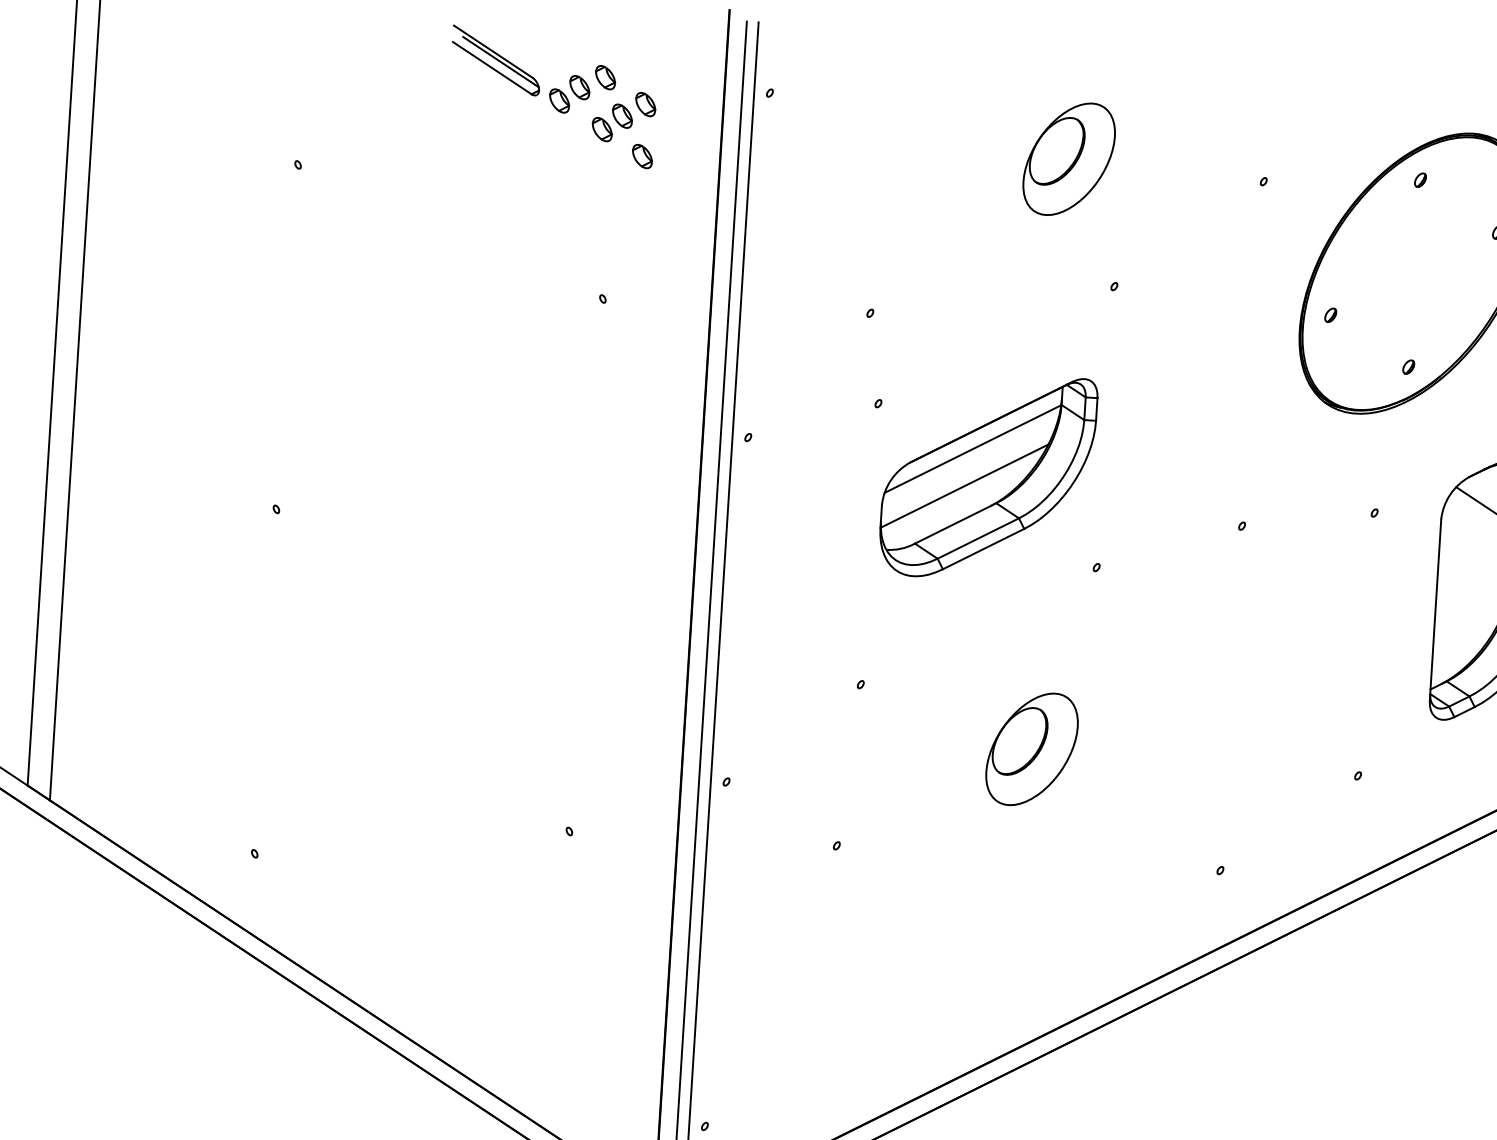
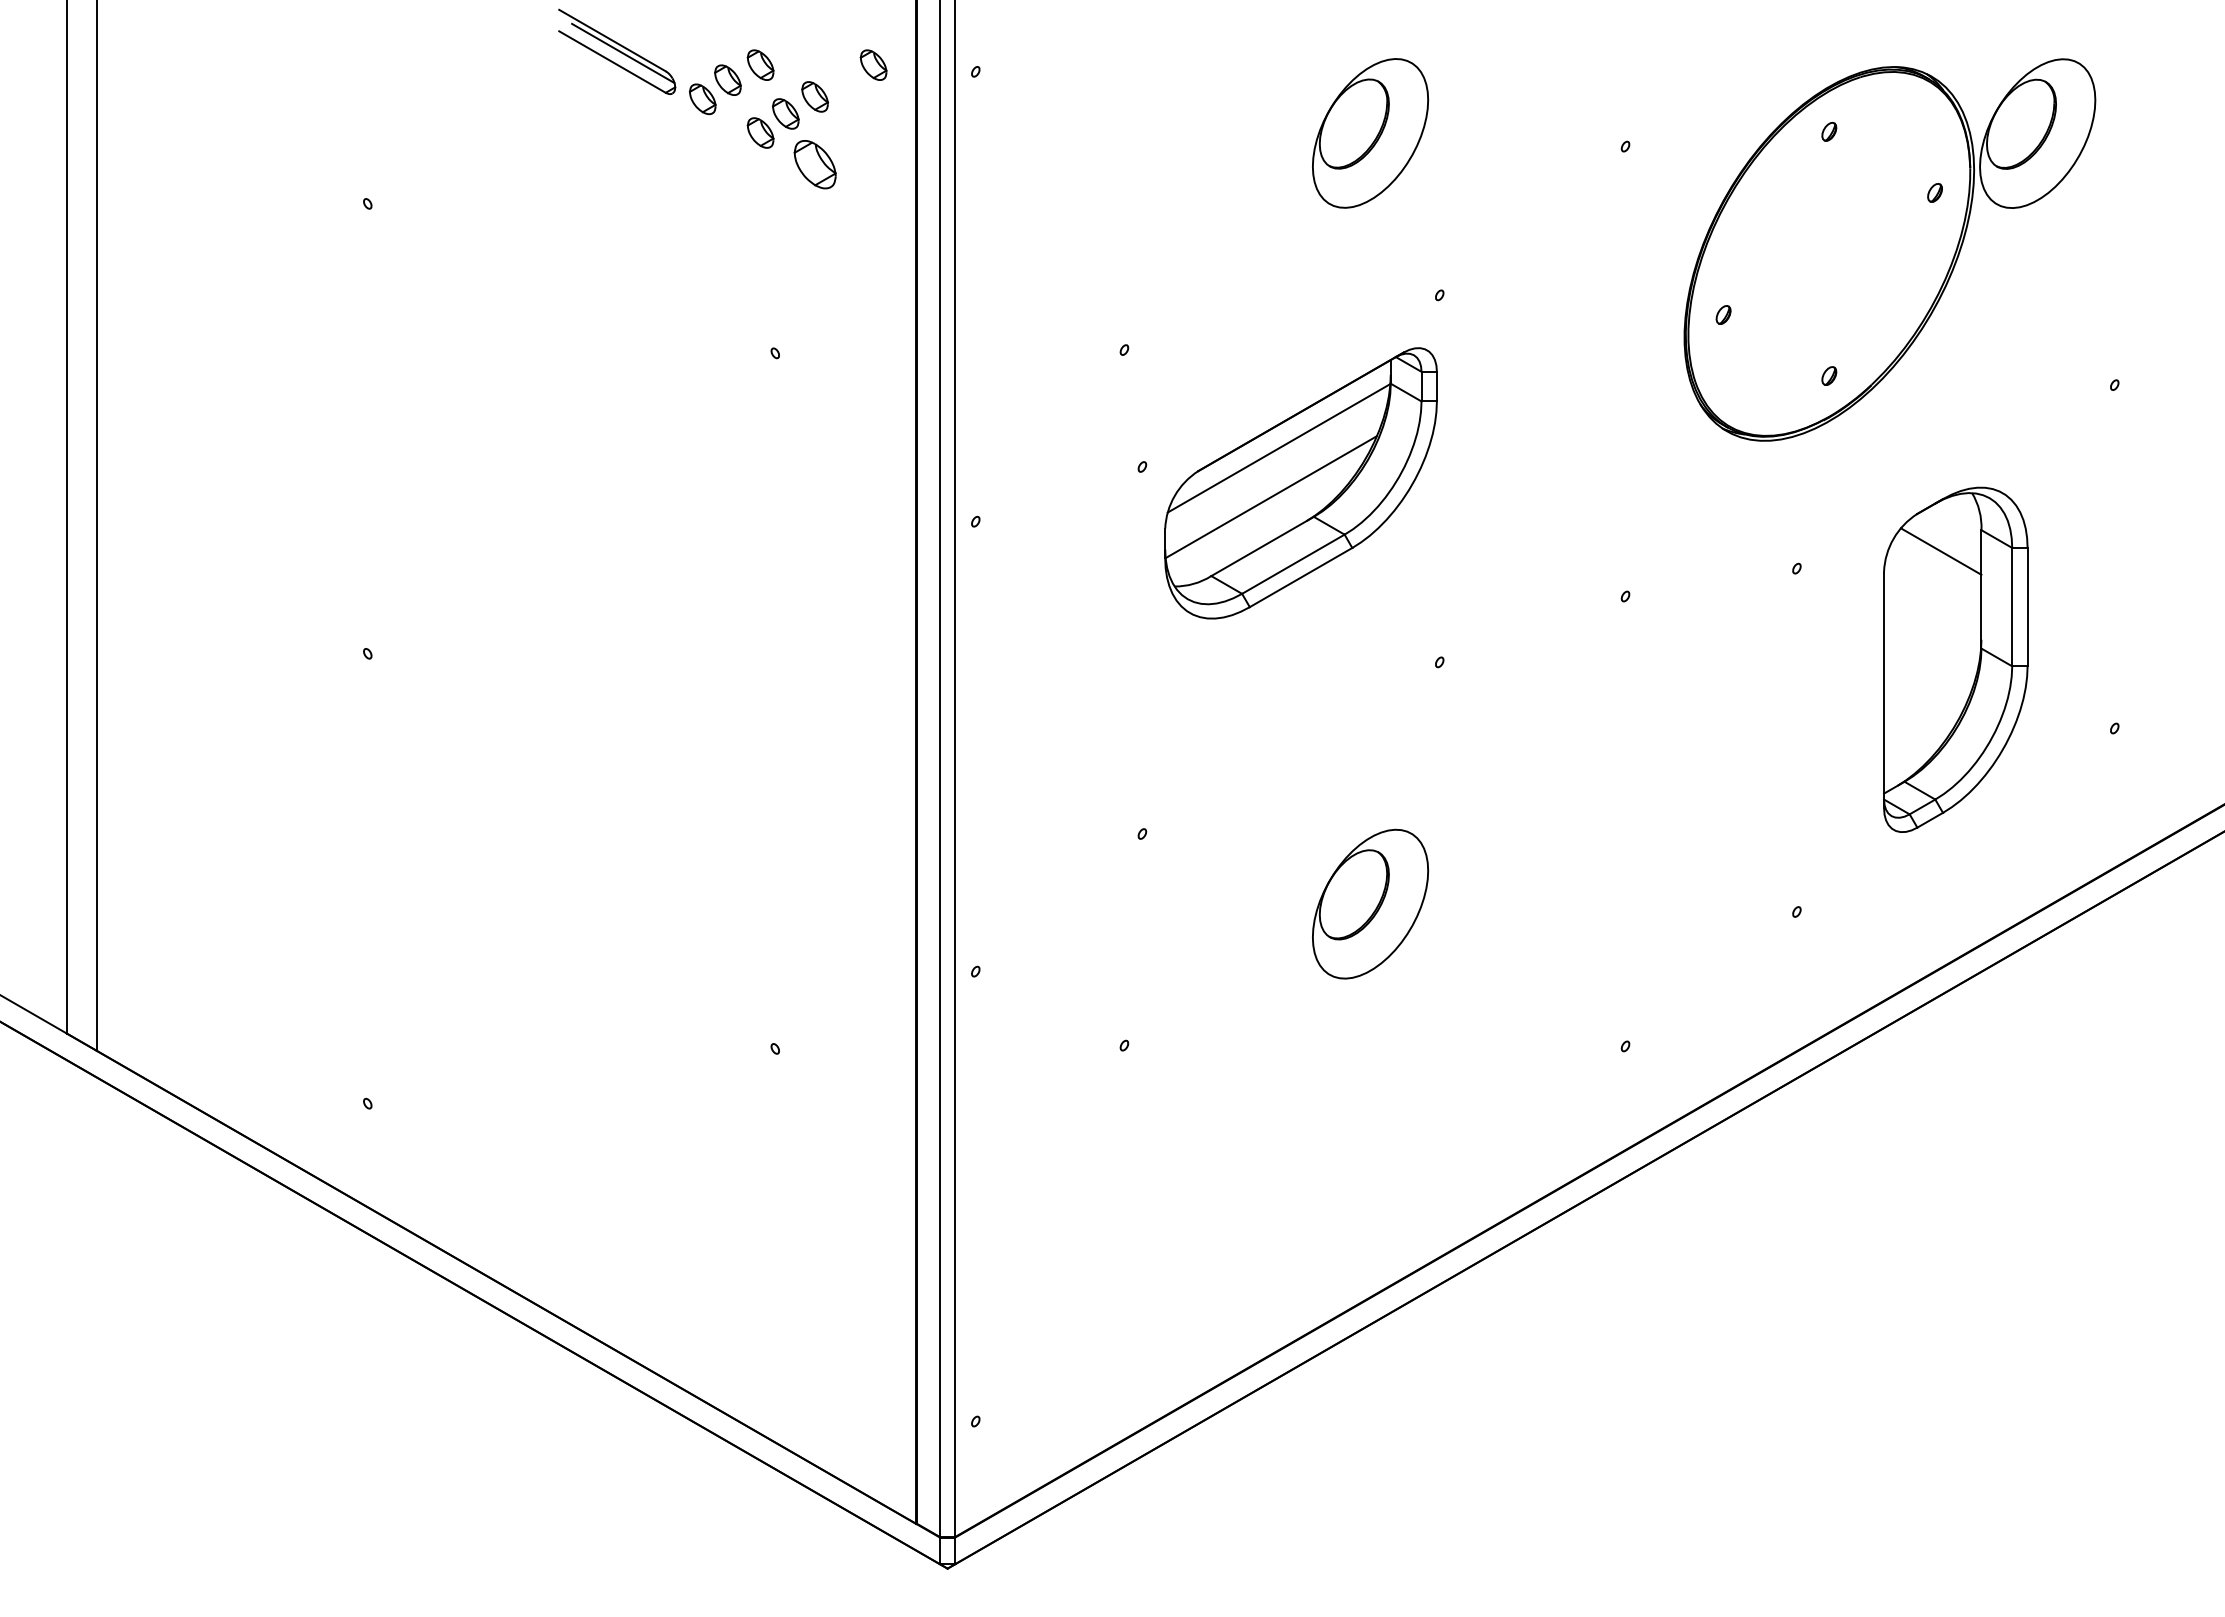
part: (691, 82) -> (873, 64), added
part: (641, 156) -> (814, 164), size x1.6
part: (987, 477) -> (1300, 483), moved

